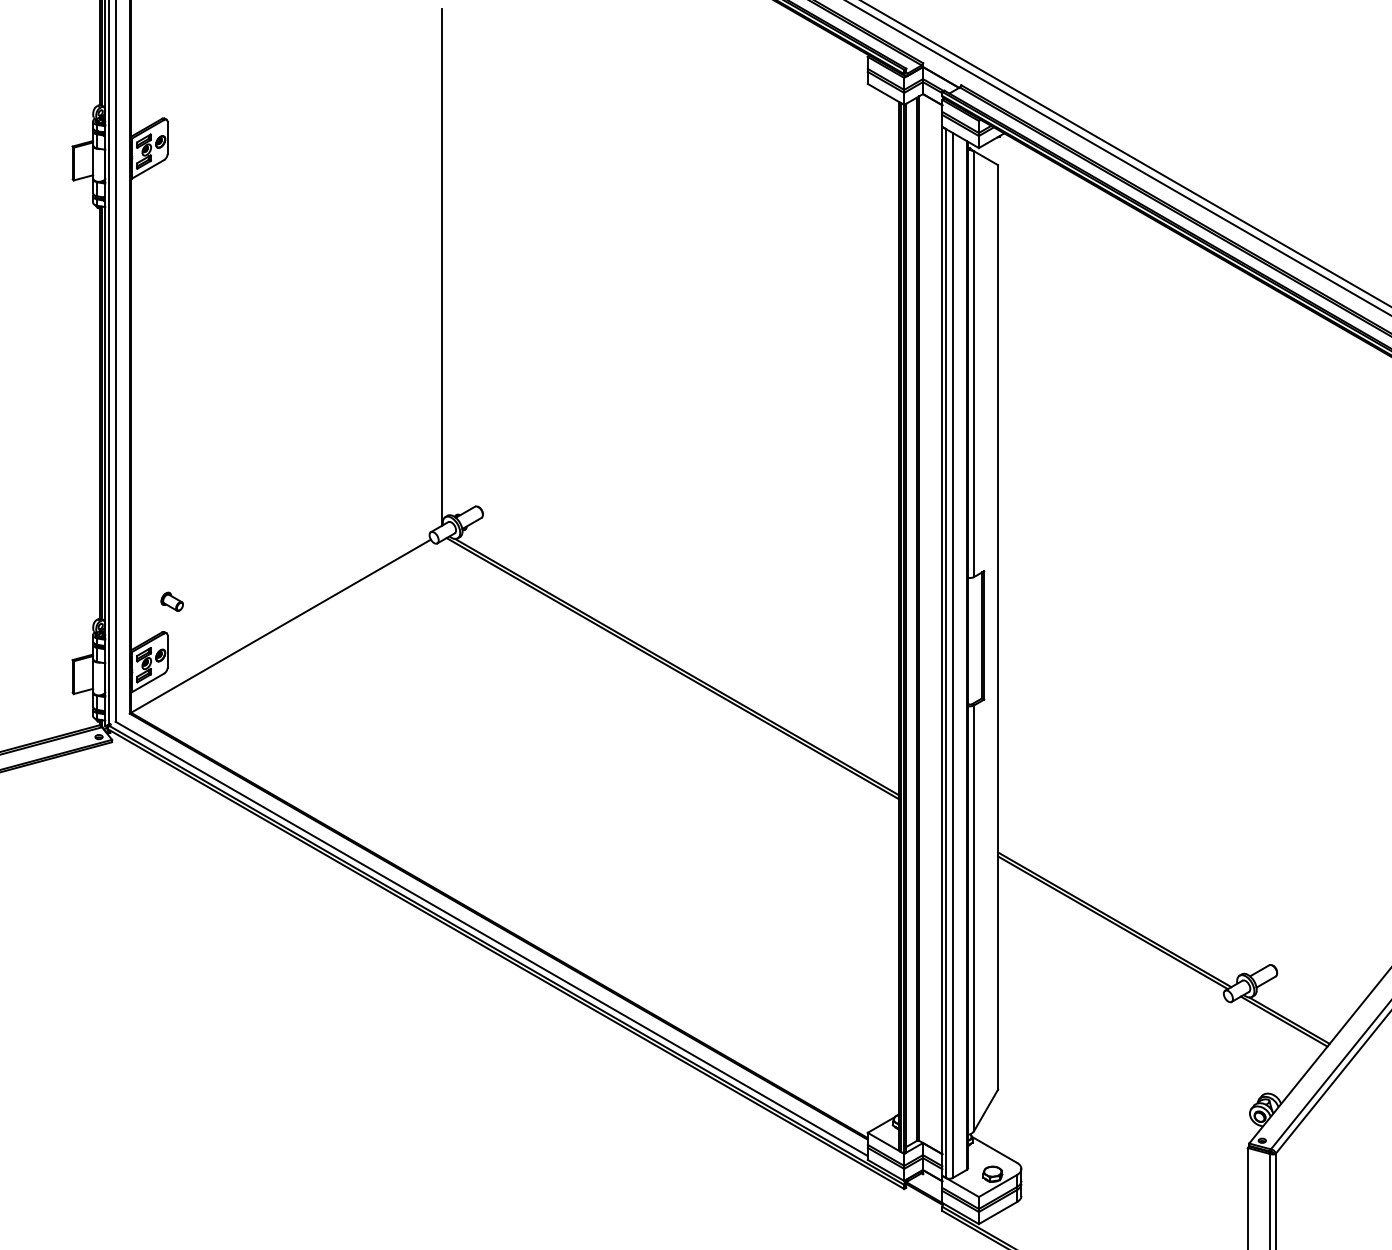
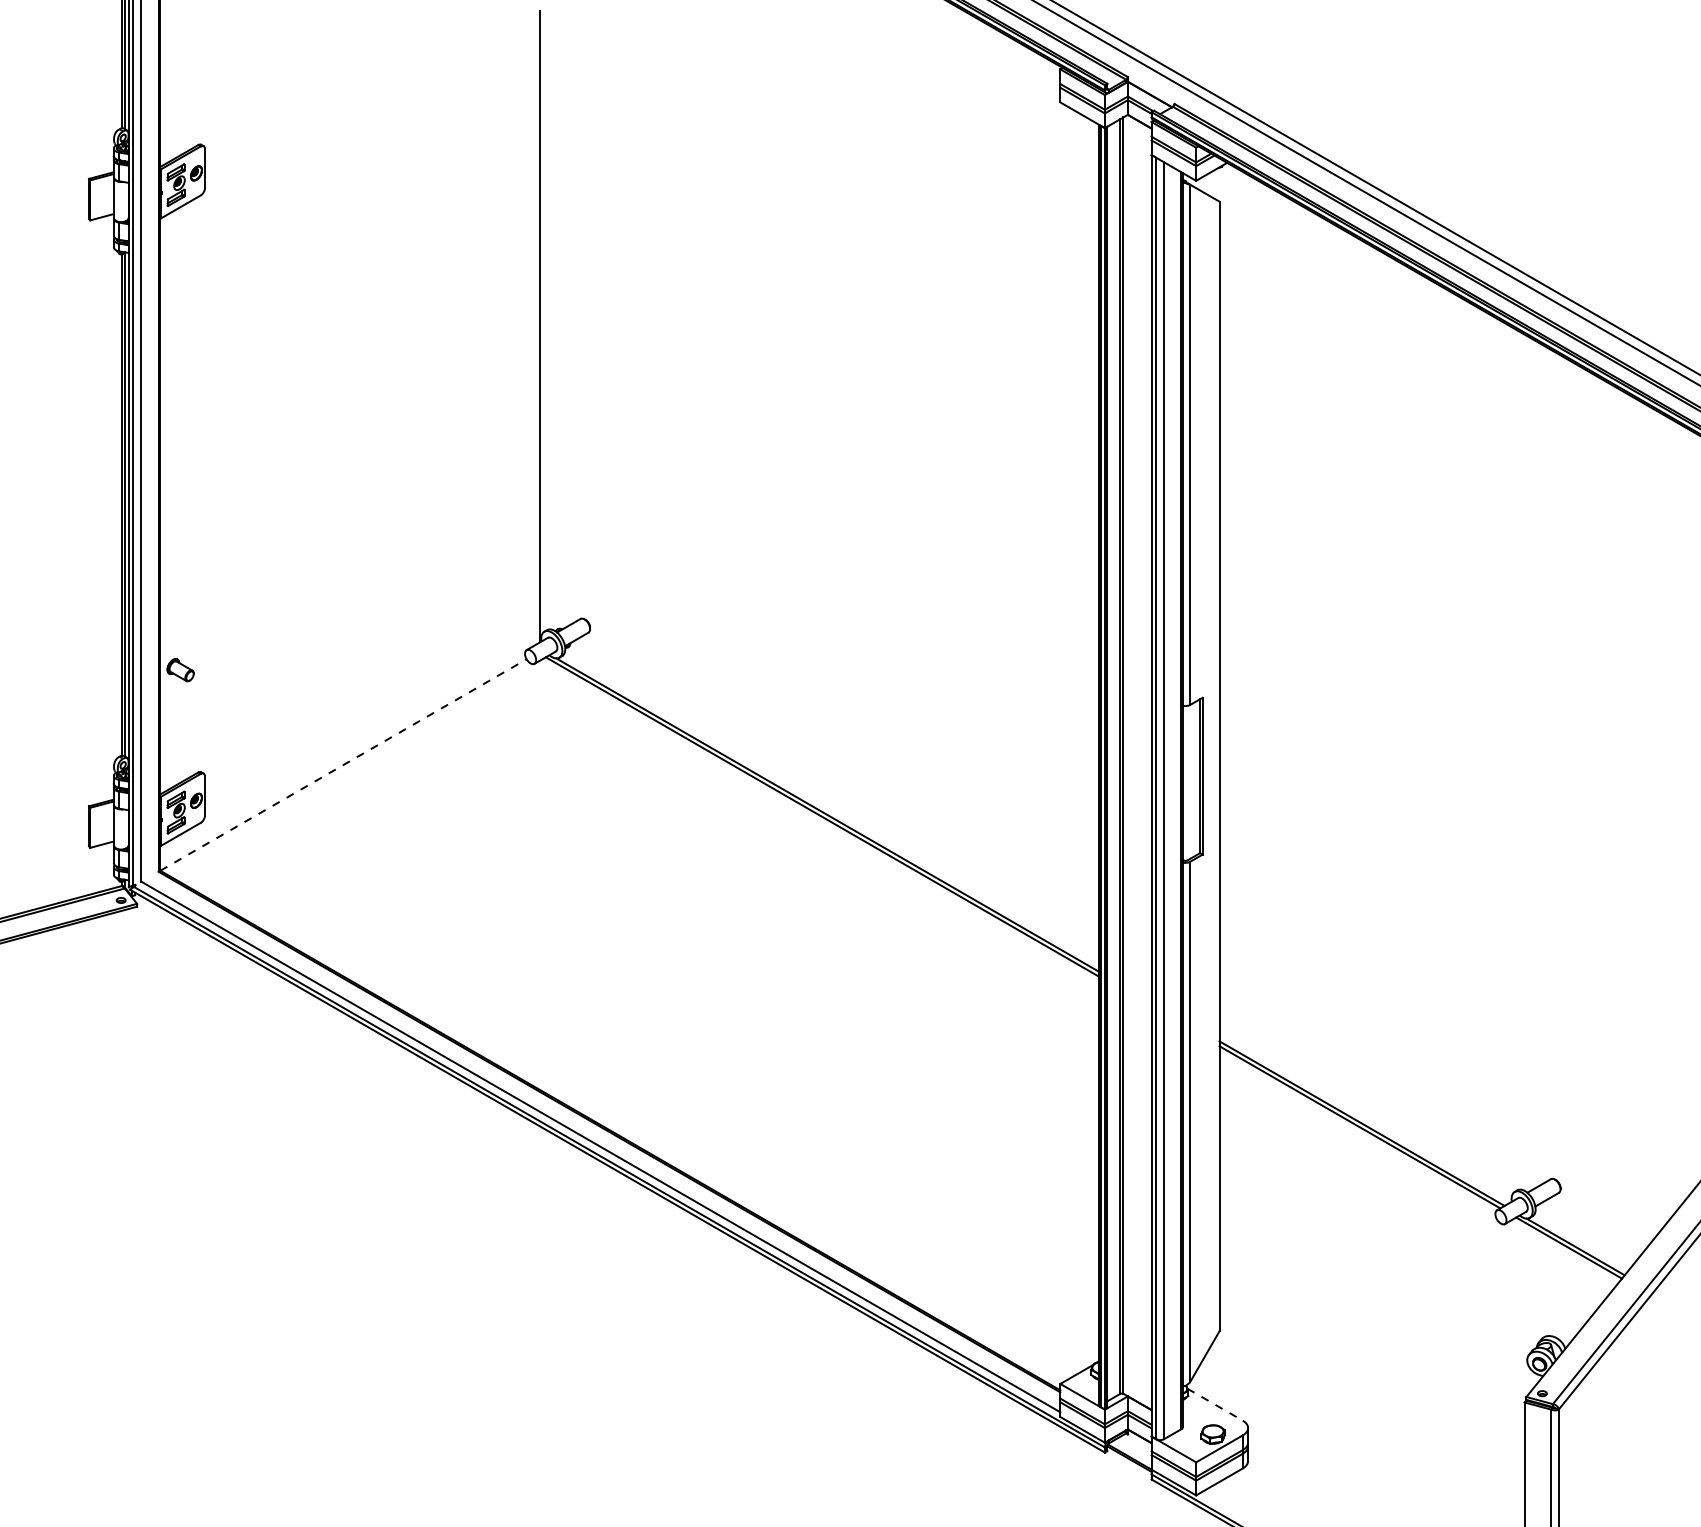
part: (172, 602) -> (180, 670), moved
line: (281, 625) -> (343, 764), solid -> dashed
line: (994, 1149) -> (1215, 1404), solid -> dashed

